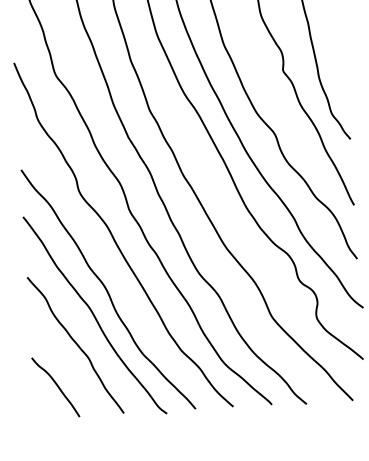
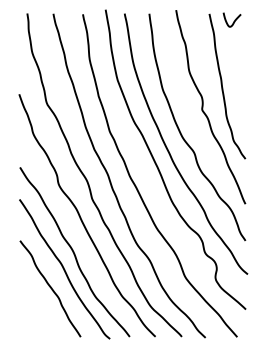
curve: (55, 385) -> (35, 315), removed

